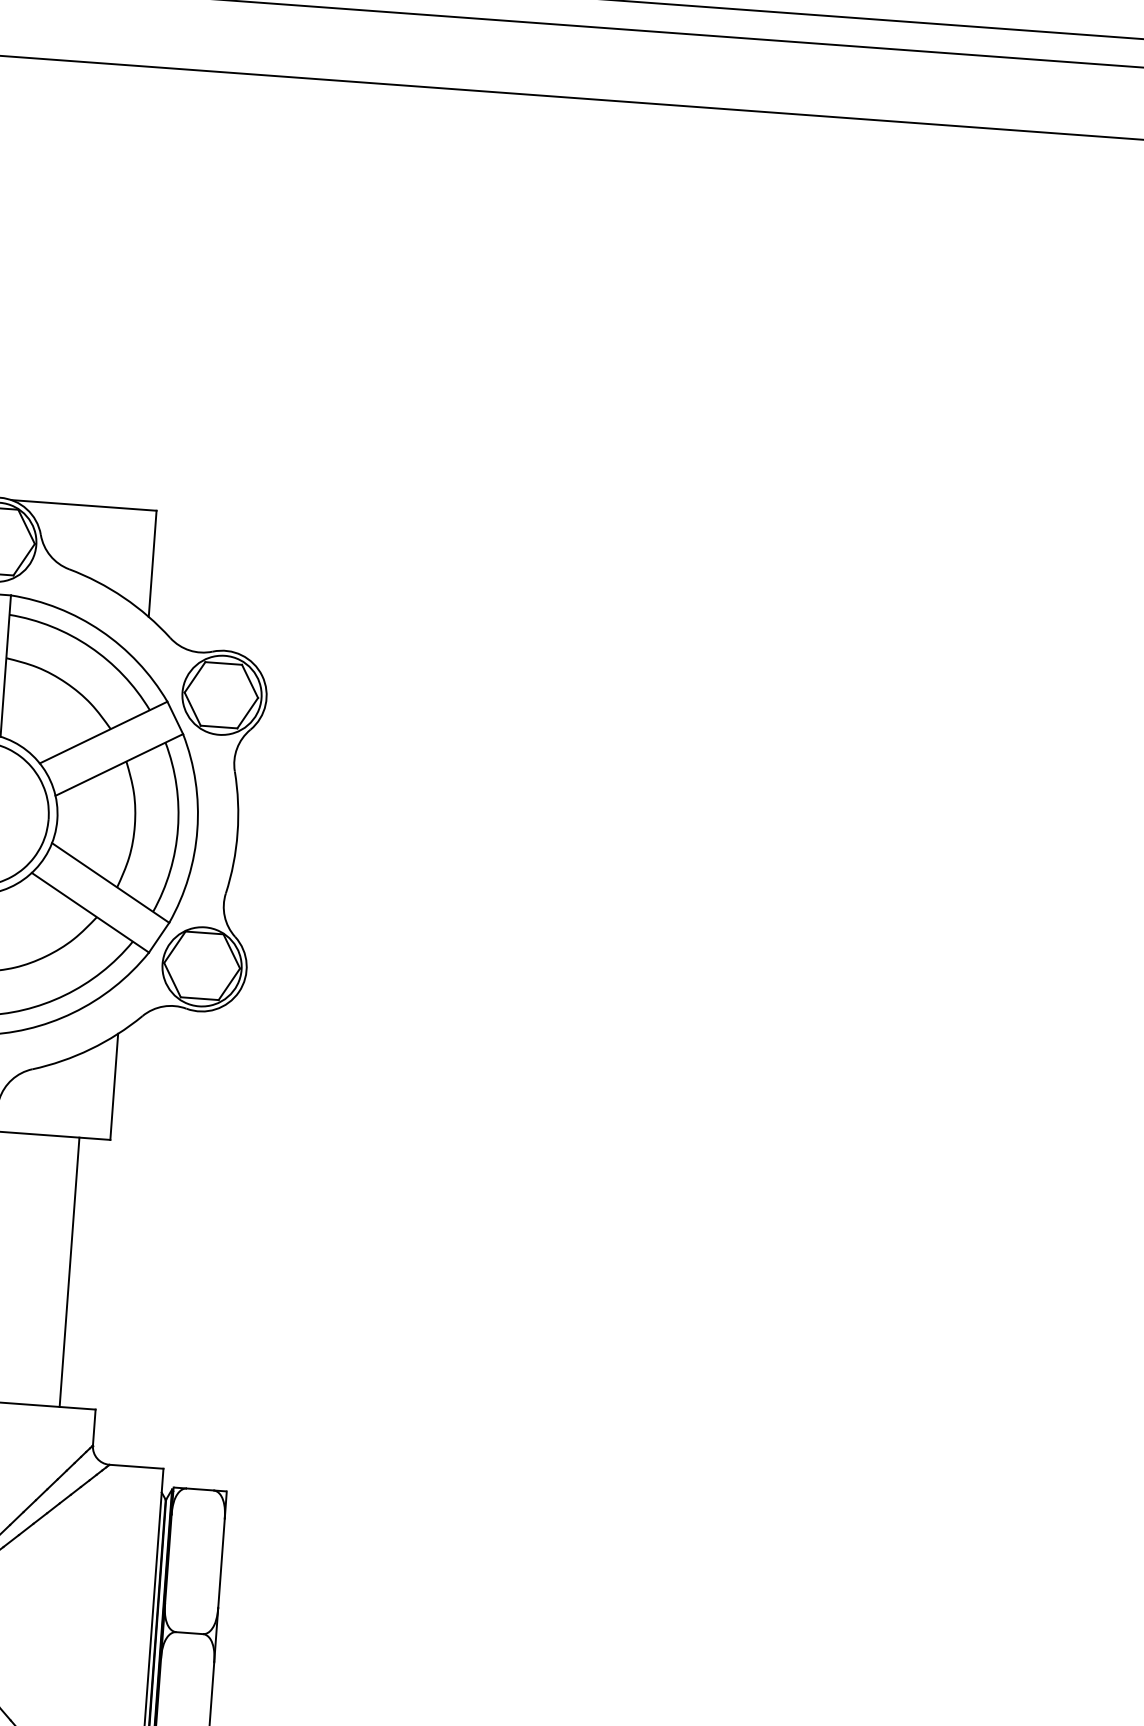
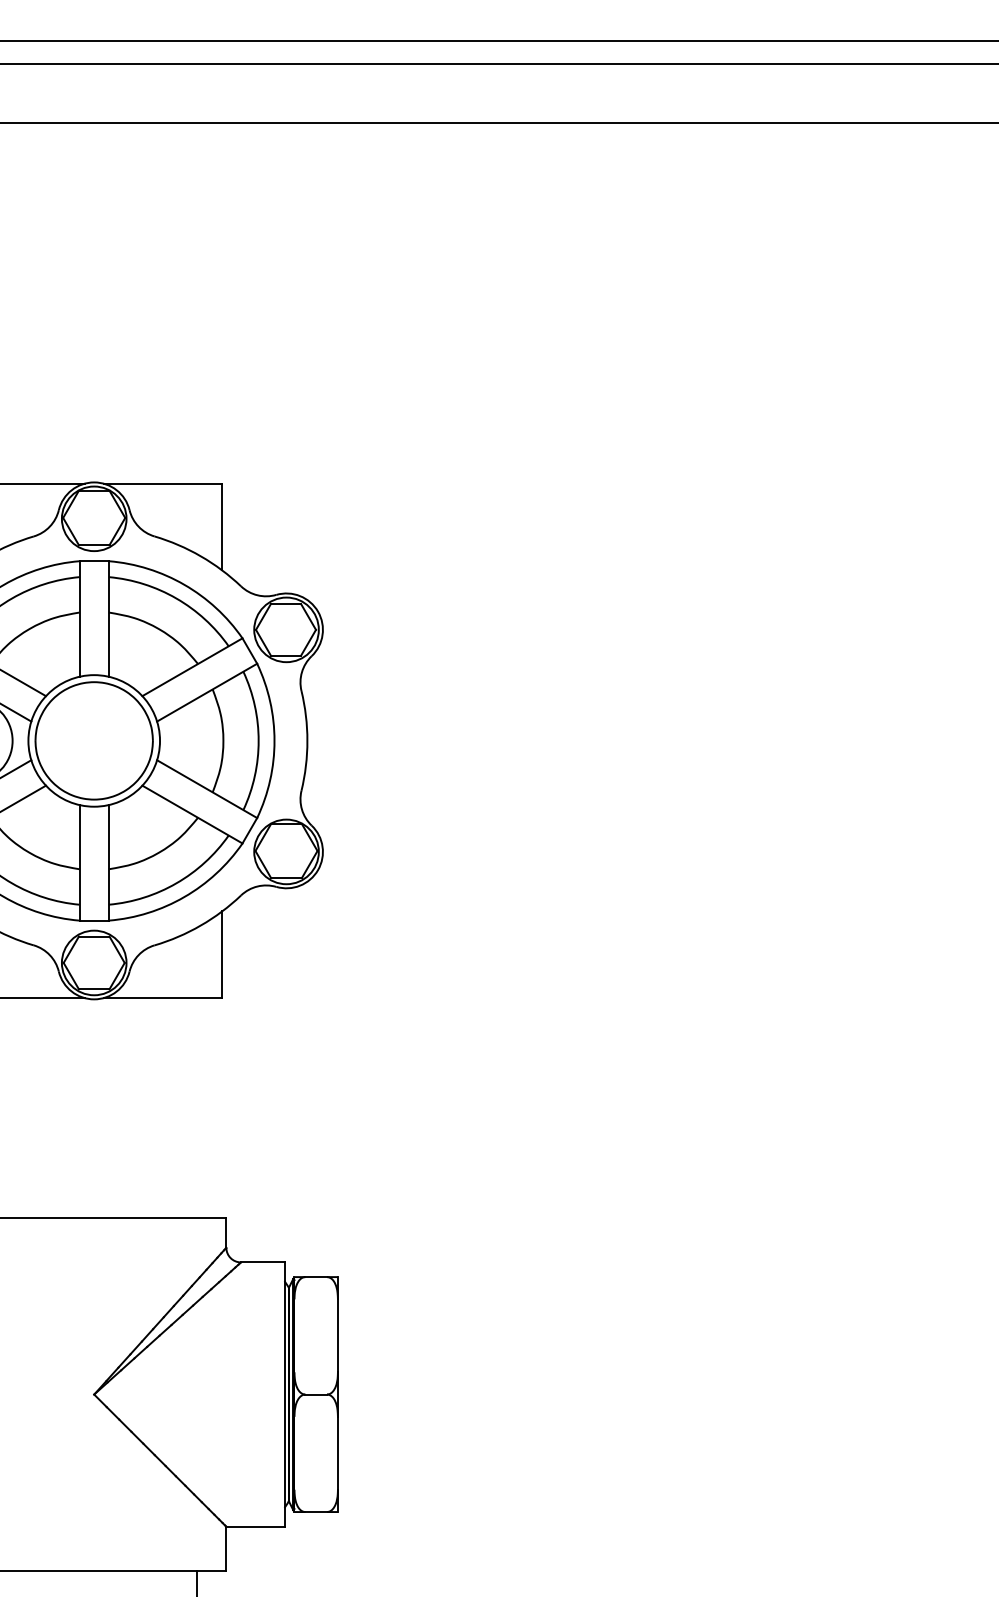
line: (68, 1272) -> (196, 1108), removed

